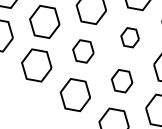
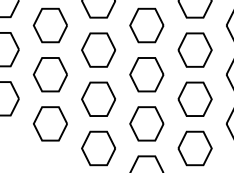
part: (129, 37) -> (146, 74), size x1.67
part: (83, 50) -> (98, 98), size x1.43
part: (121, 80) -> (146, 123), size x1.43

